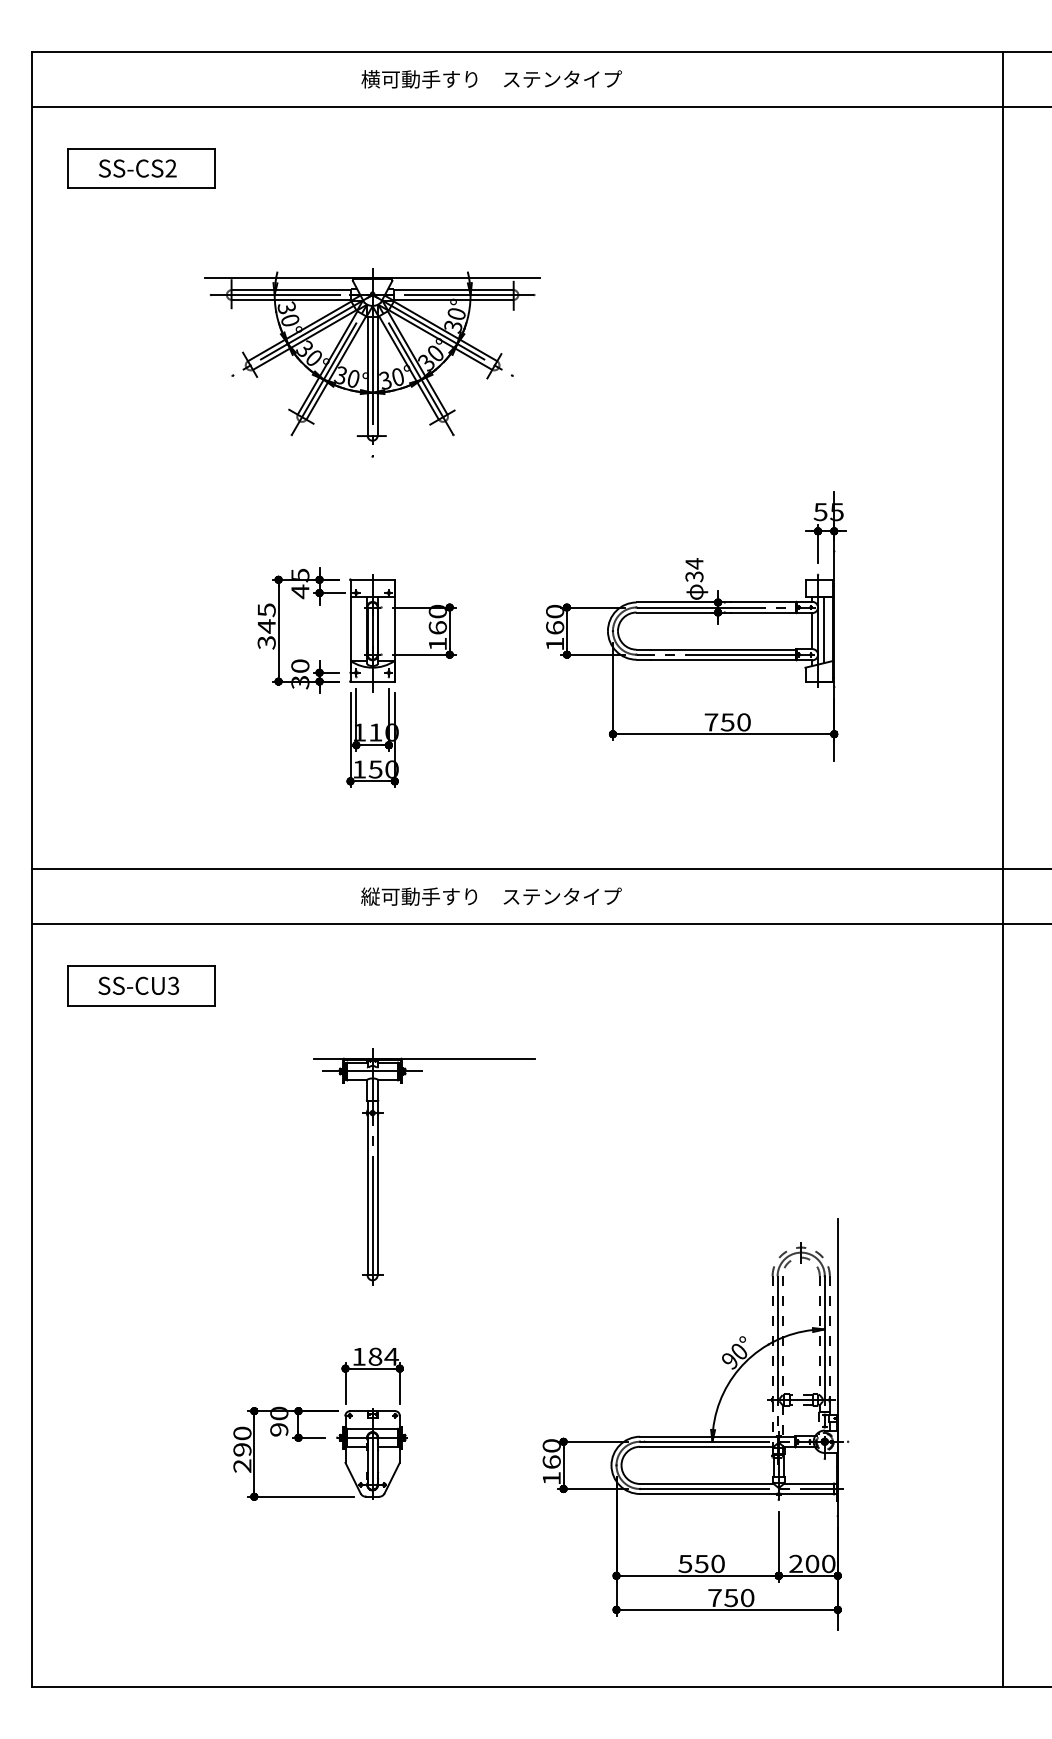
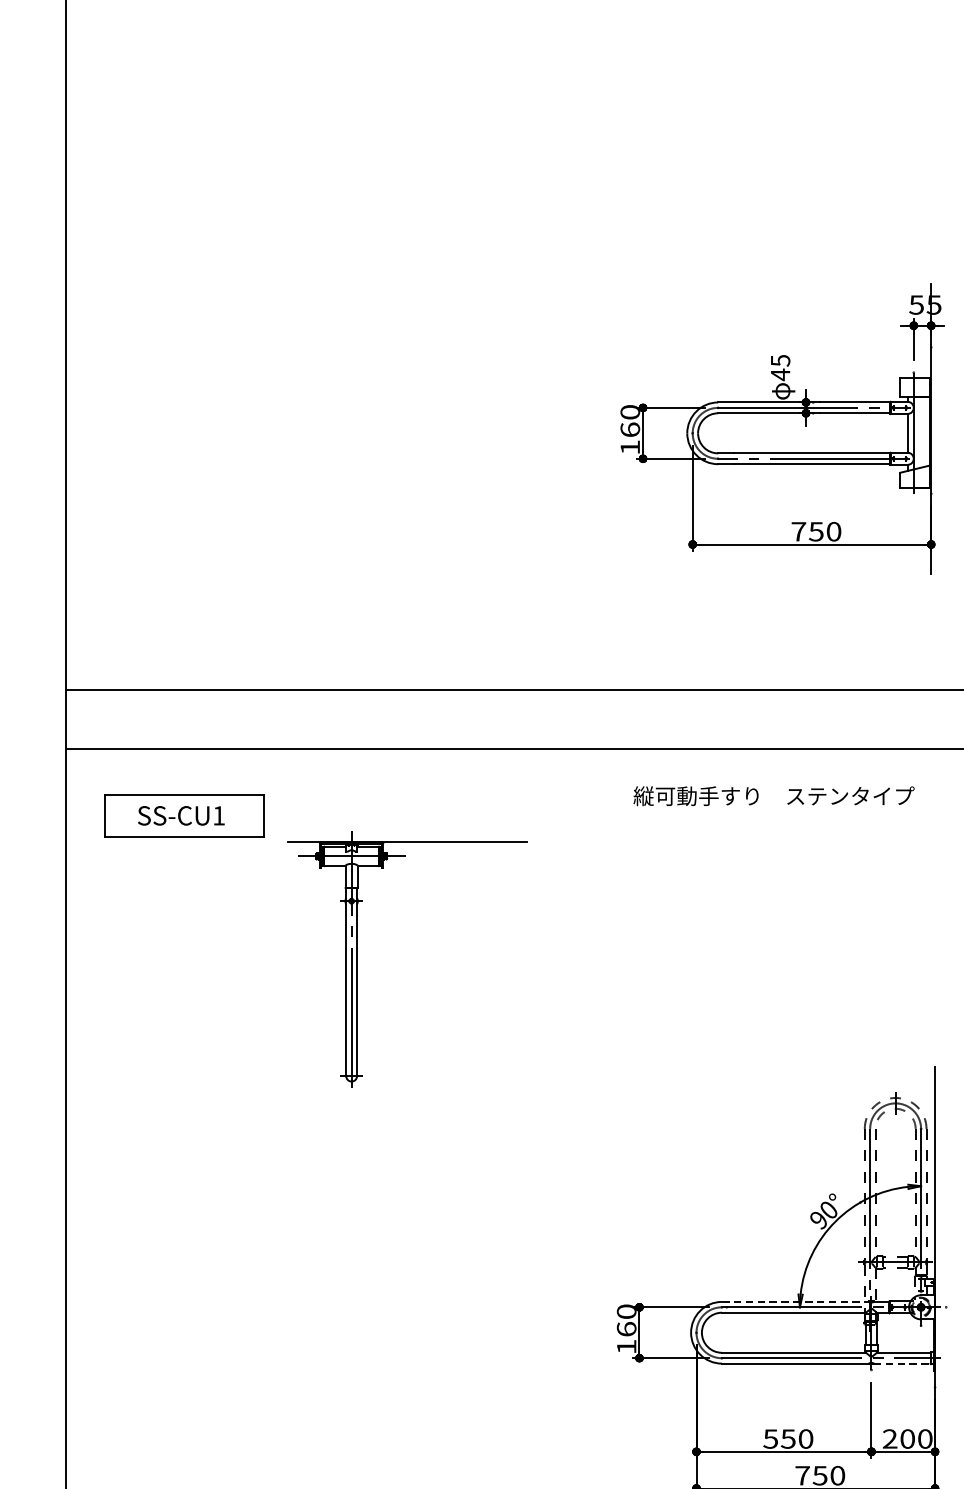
part: (372, 362) -> (433, 143), removed
text: (694, 570) -> (780, 367), 34 -> 45
line: (823, 630) -> (919, 432), removed
part: (356, 677) -> (416, 483), removed
text: (491, 896) -> (774, 796), moved
text: (173, 985) -> (218, 815), SS-CU3 -> SS-CU1
part: (378, 1166) -> (357, 958), moved
part: (320, 1411) -> (377, 1274), removed
line: (708, 1436) -> (795, 1301), solid -> dashed
line: (807, 1494) -> (902, 1364), solid -> dashed

